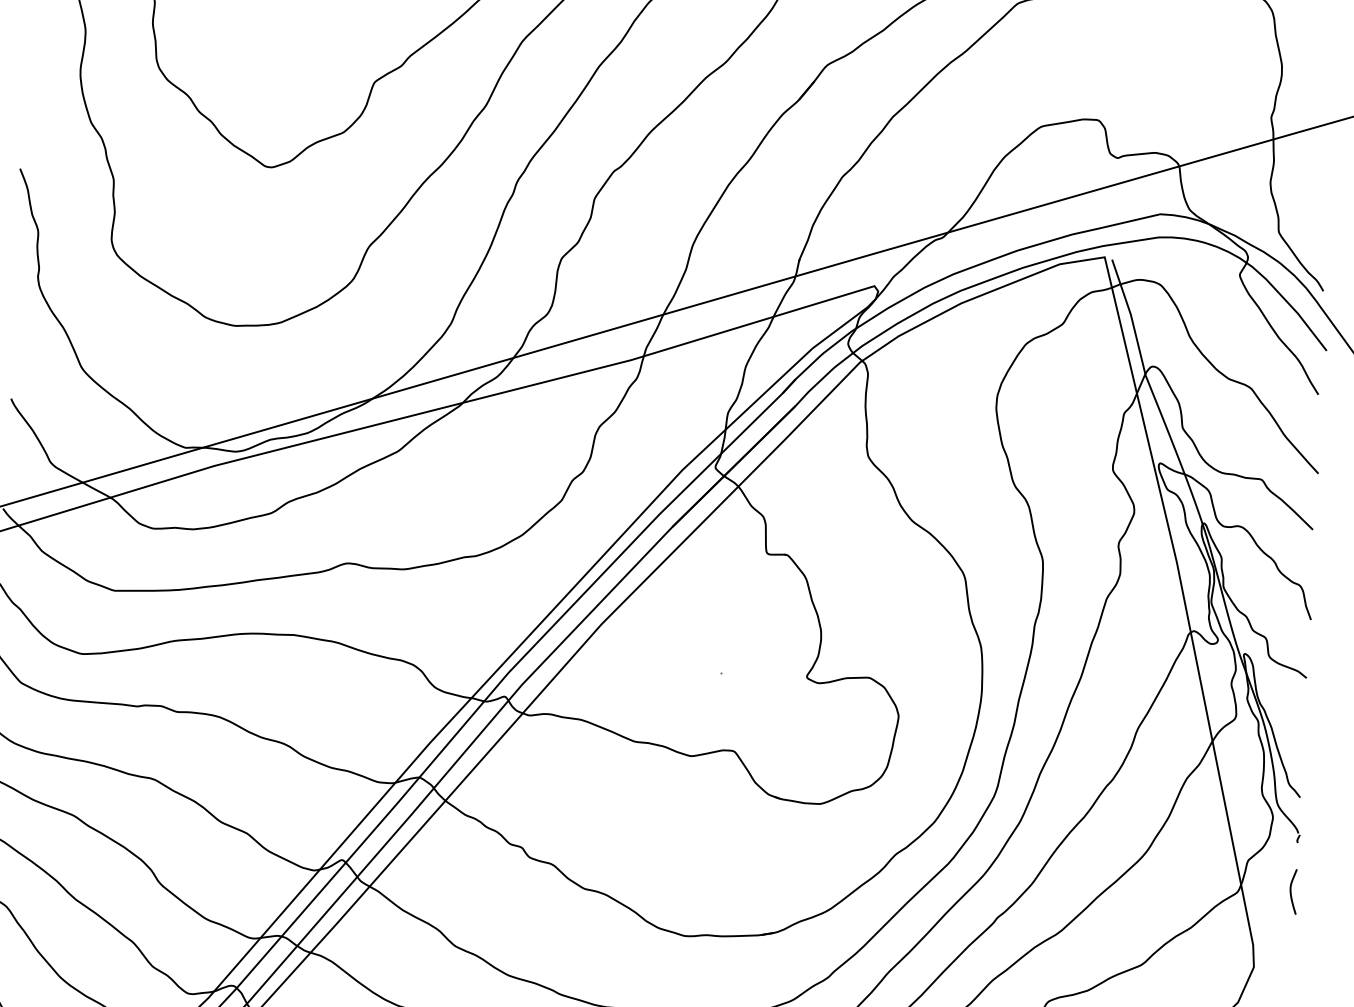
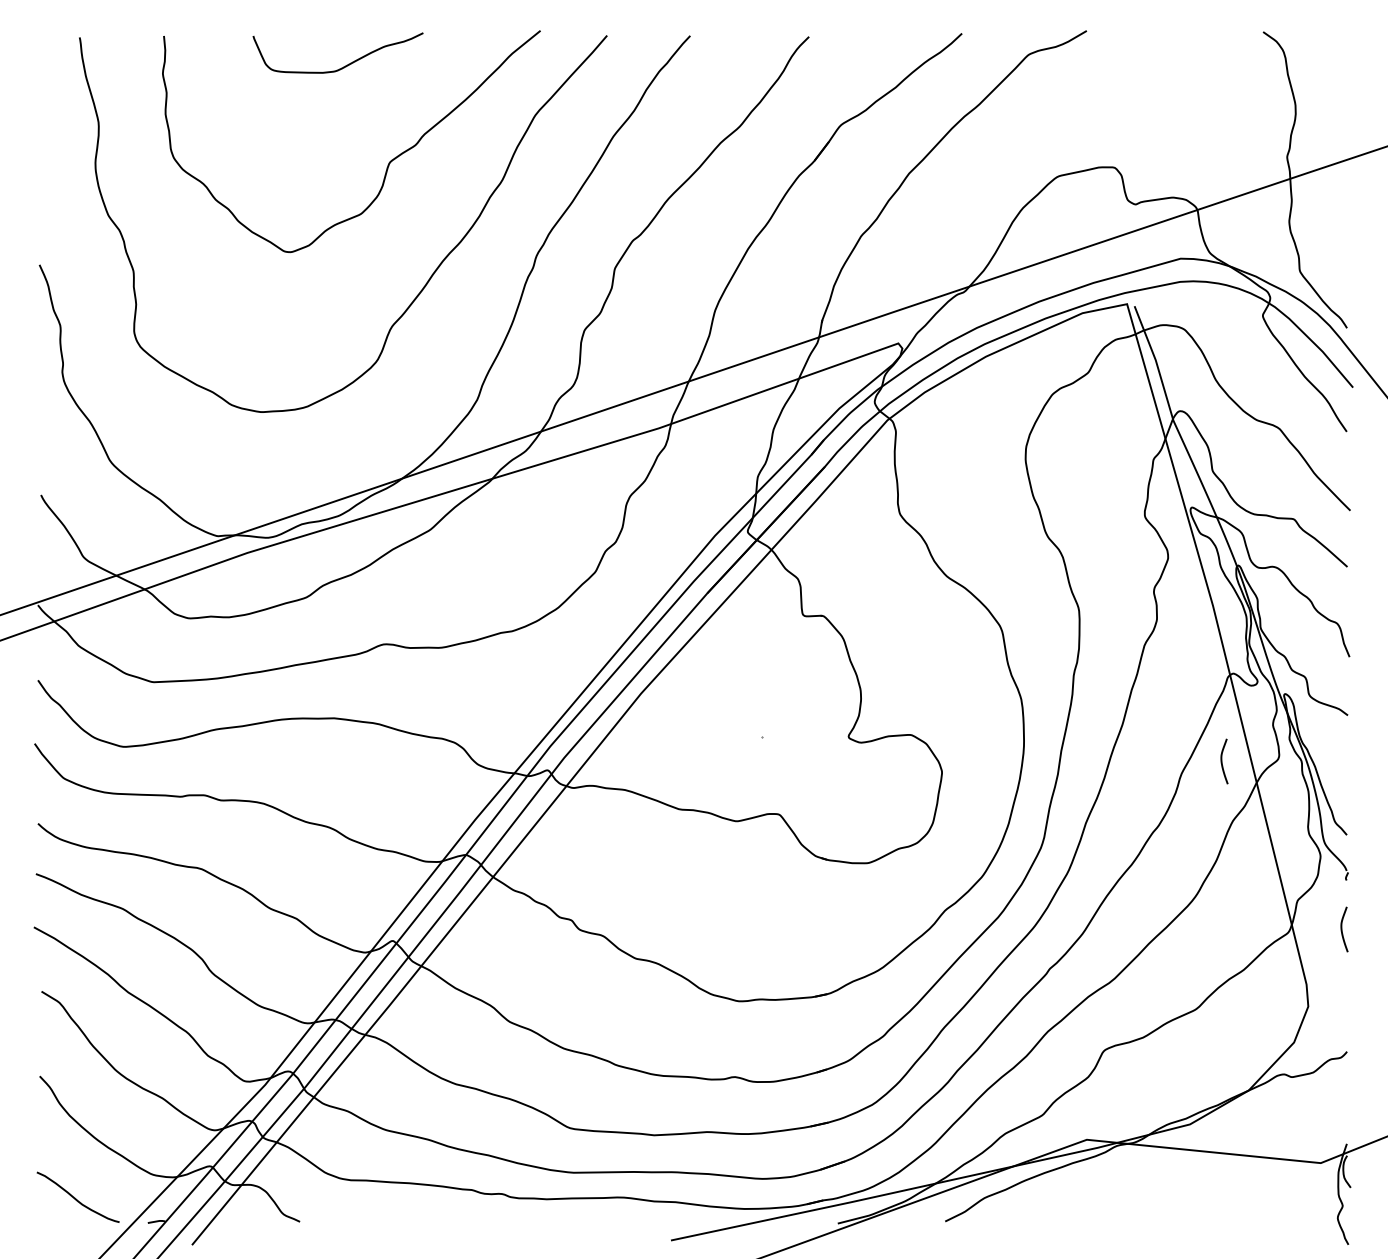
curve: (1179, 718) -> (1222, 761), added

